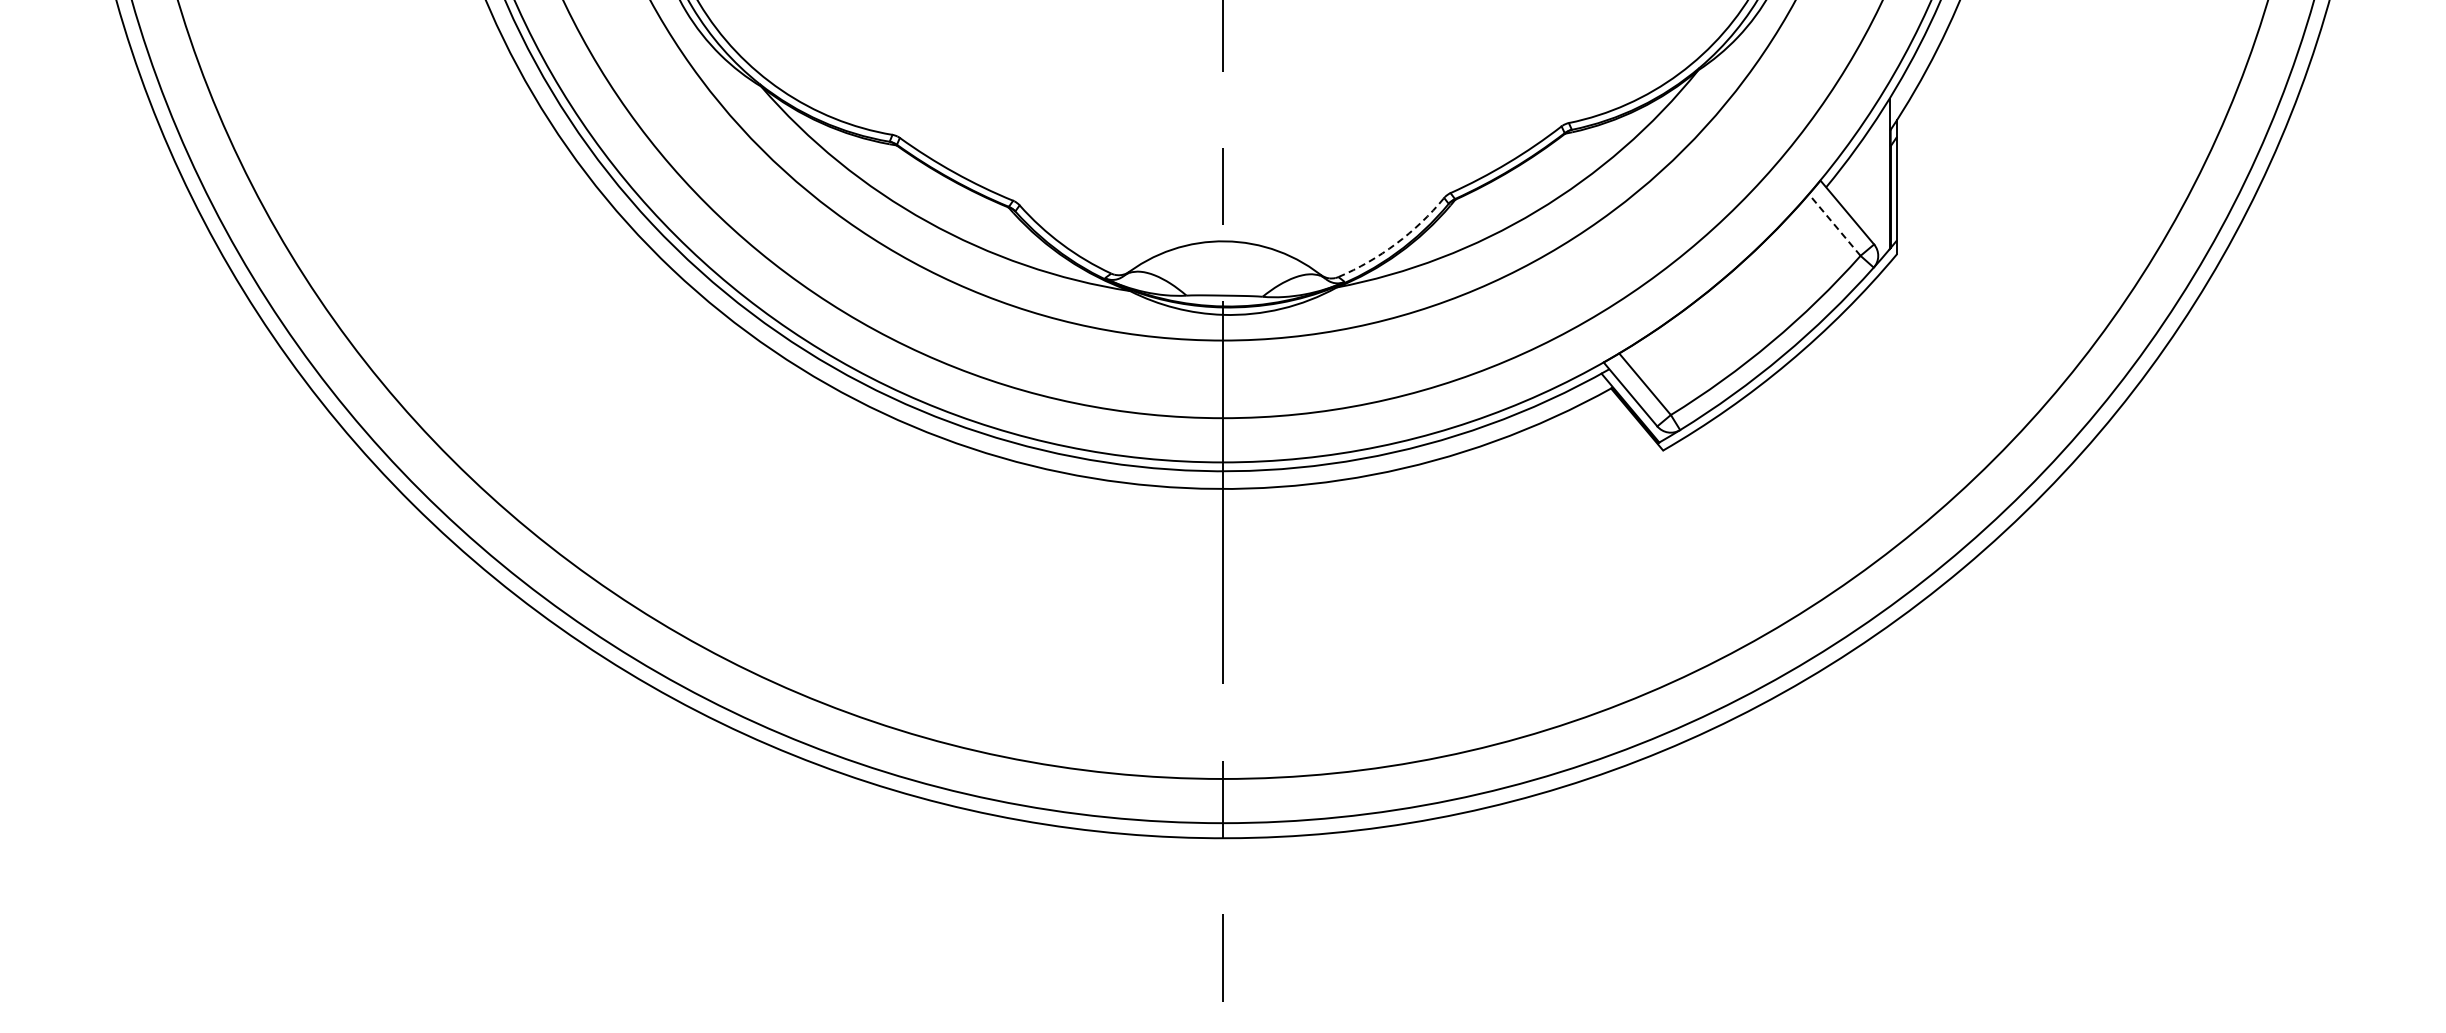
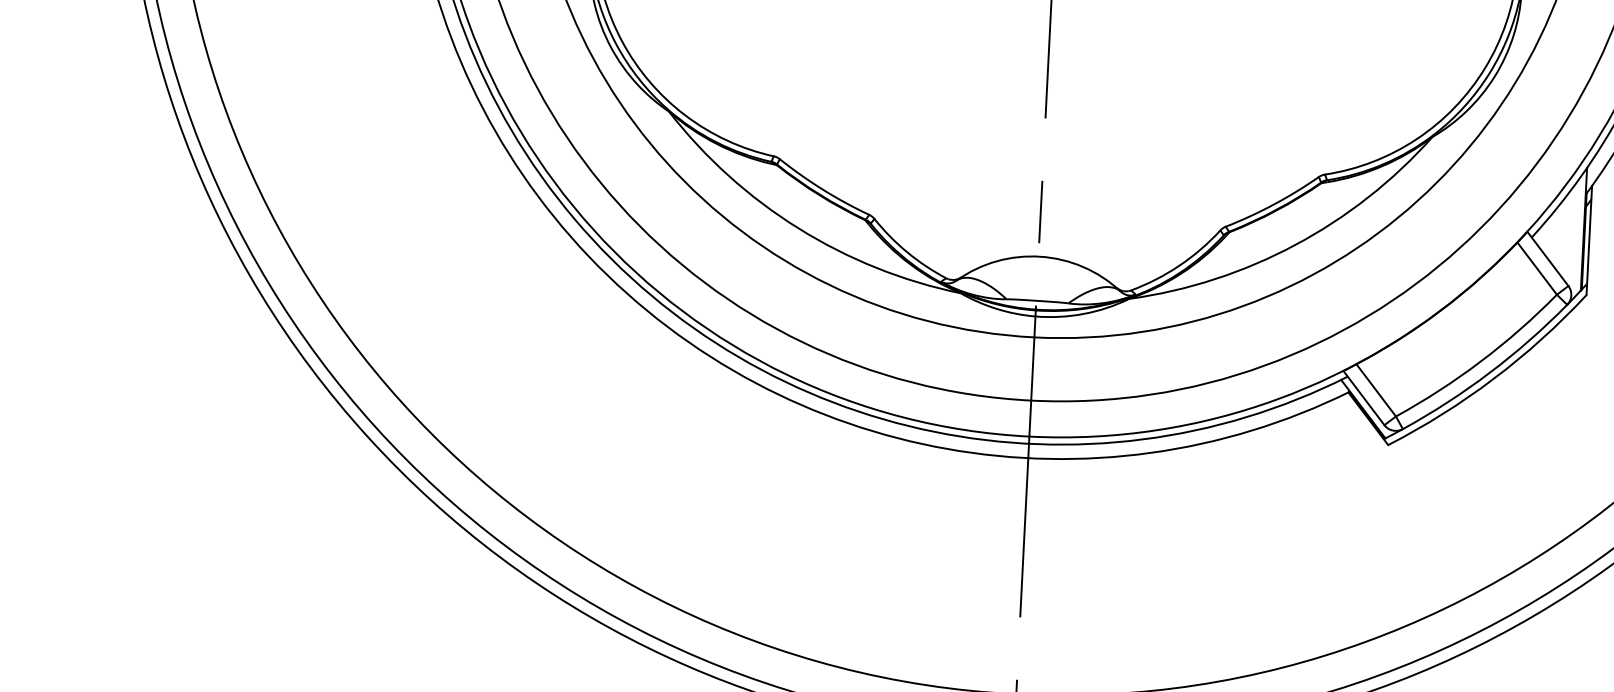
line: (1834, 224) -> (1537, 268), dashed -> solid
arc: (1396, 243) -> (1179, 265), dashed -> solid

